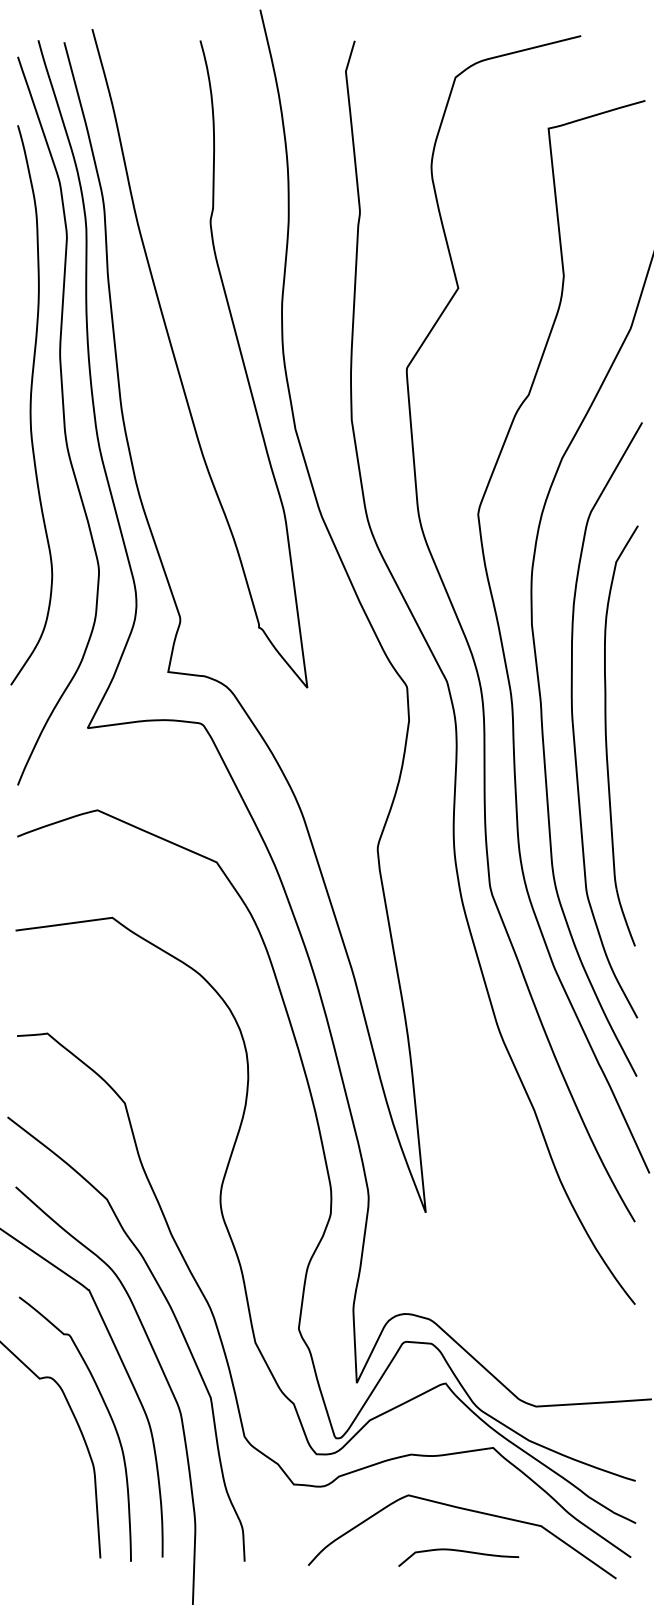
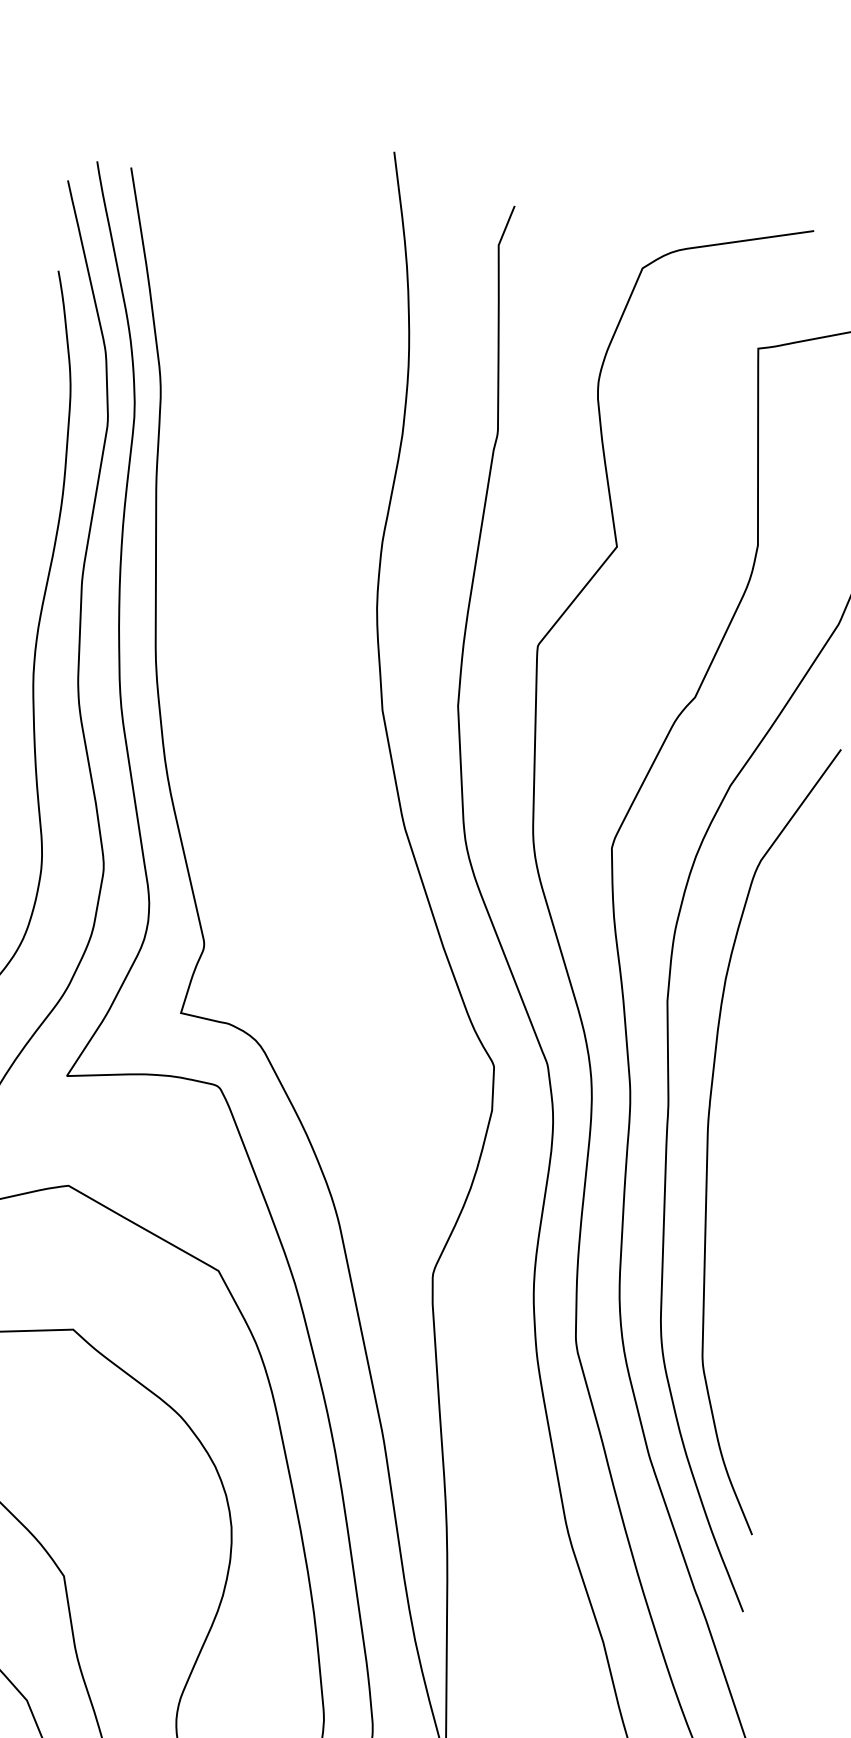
curve: (178, 366) -> (236, 611), removed
part: (606, 735) -> (750, 1157), removed

